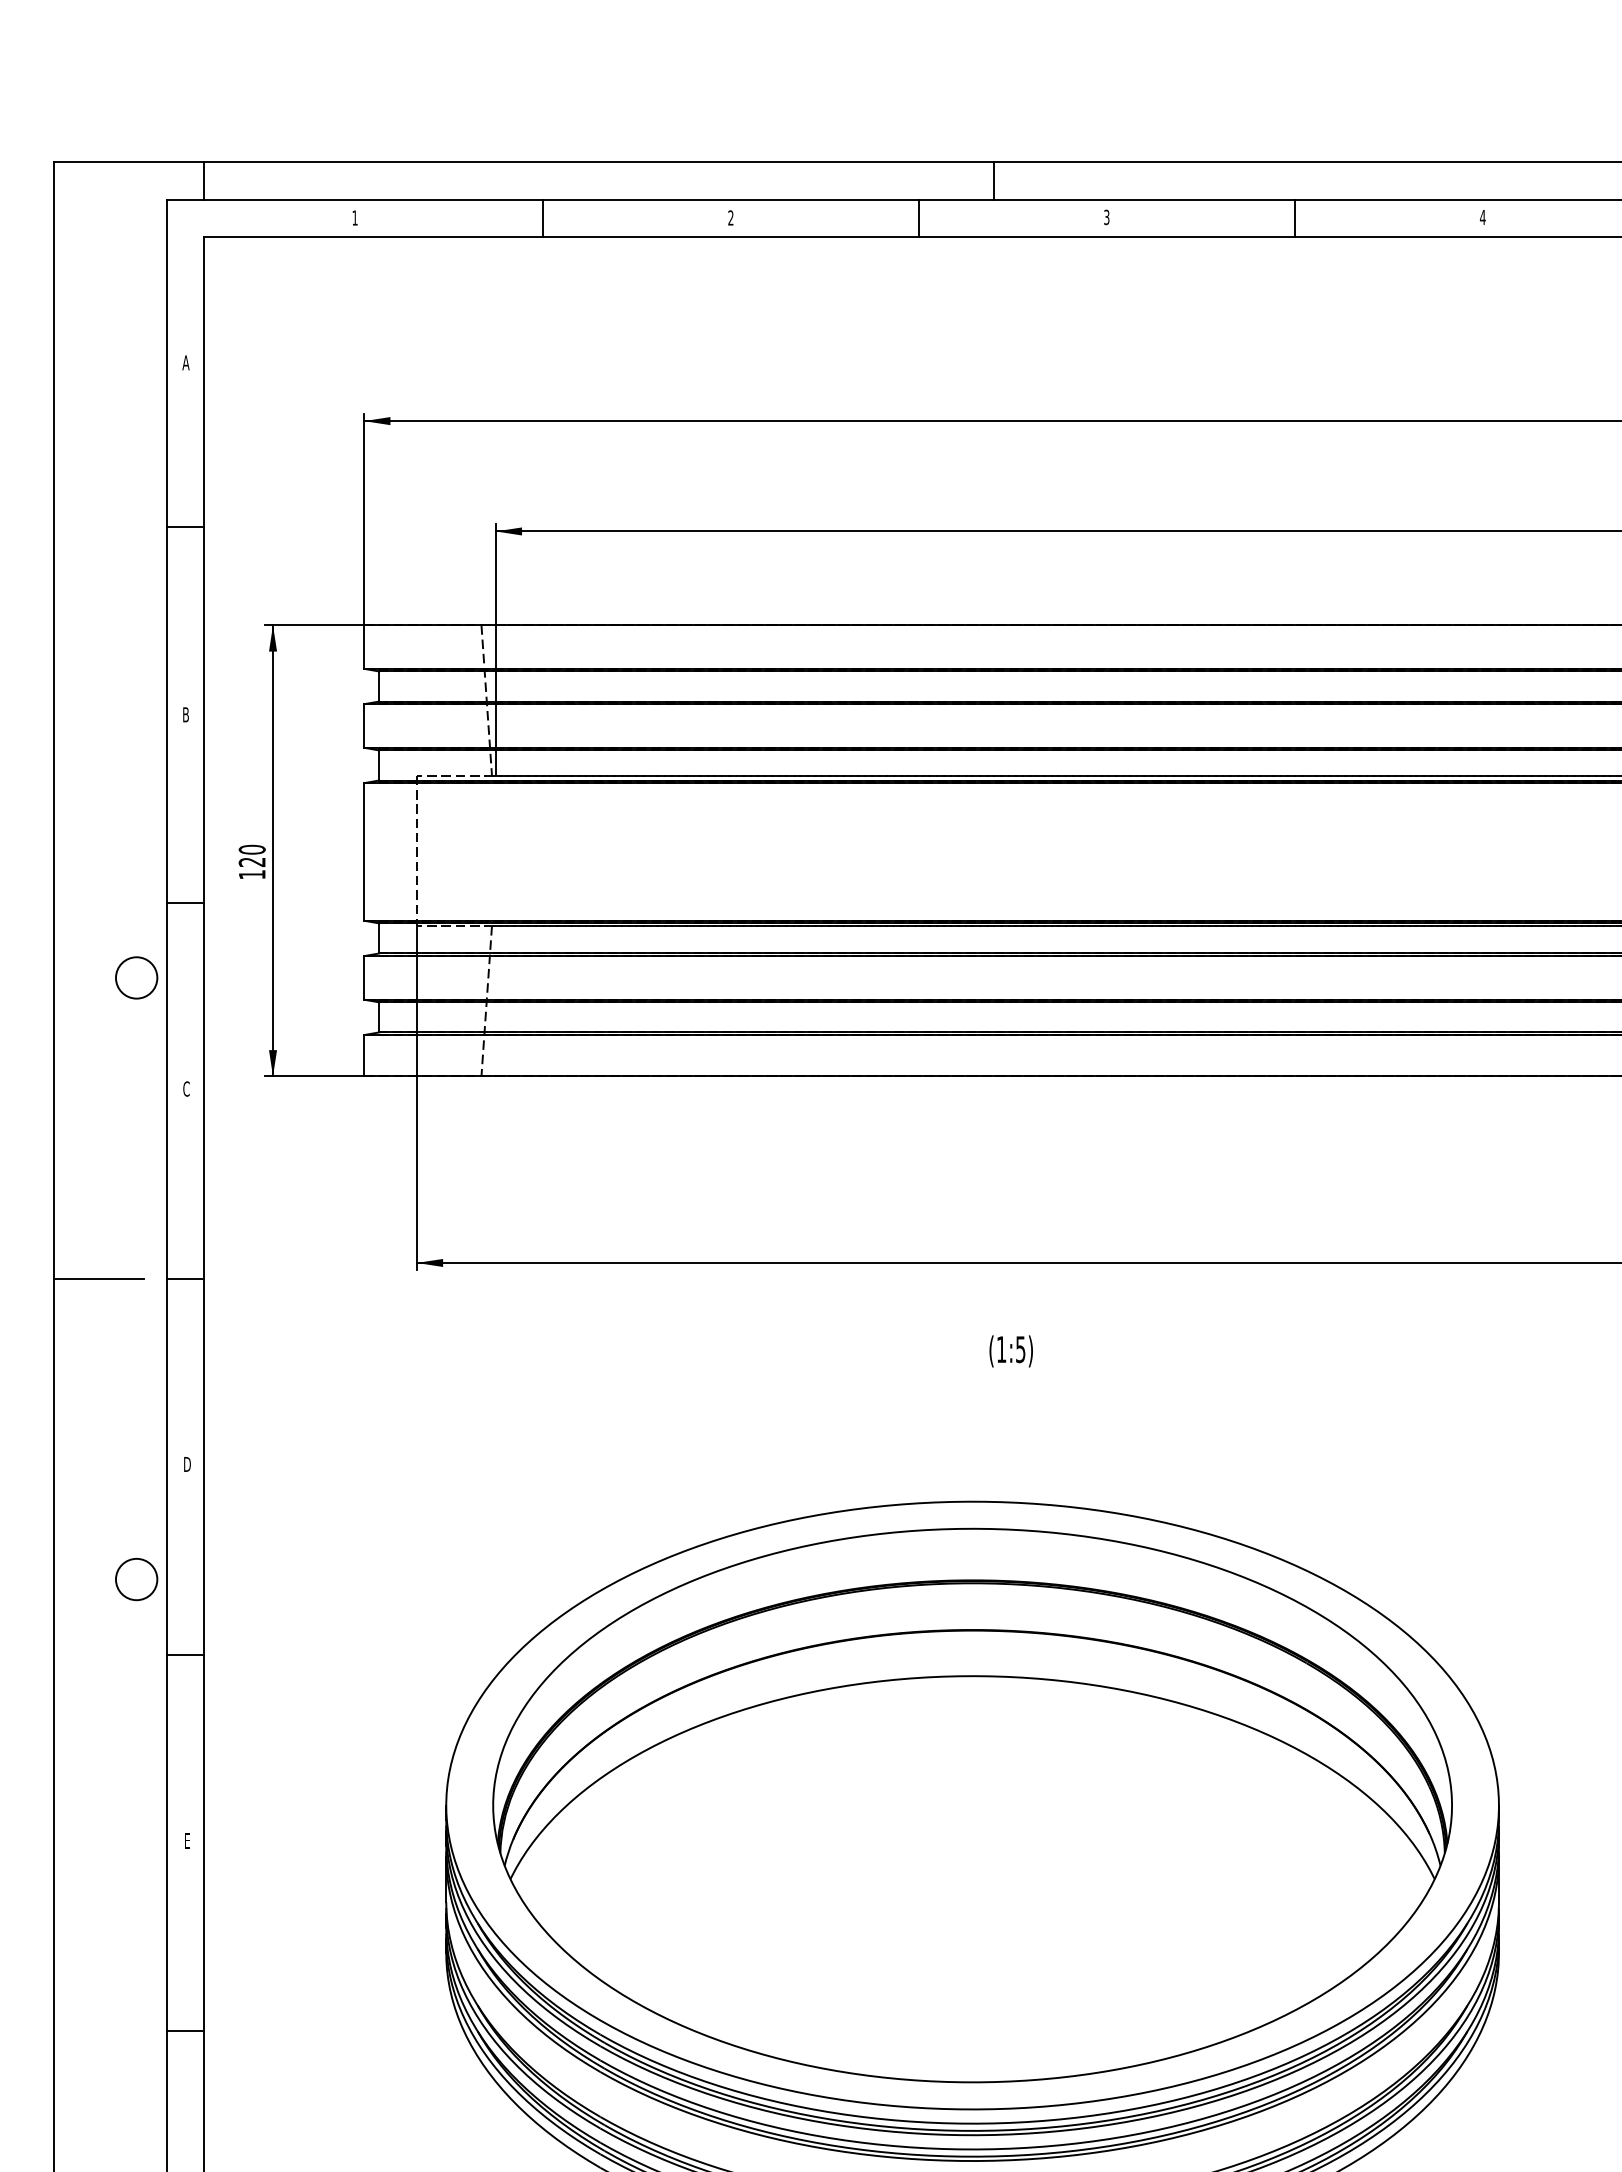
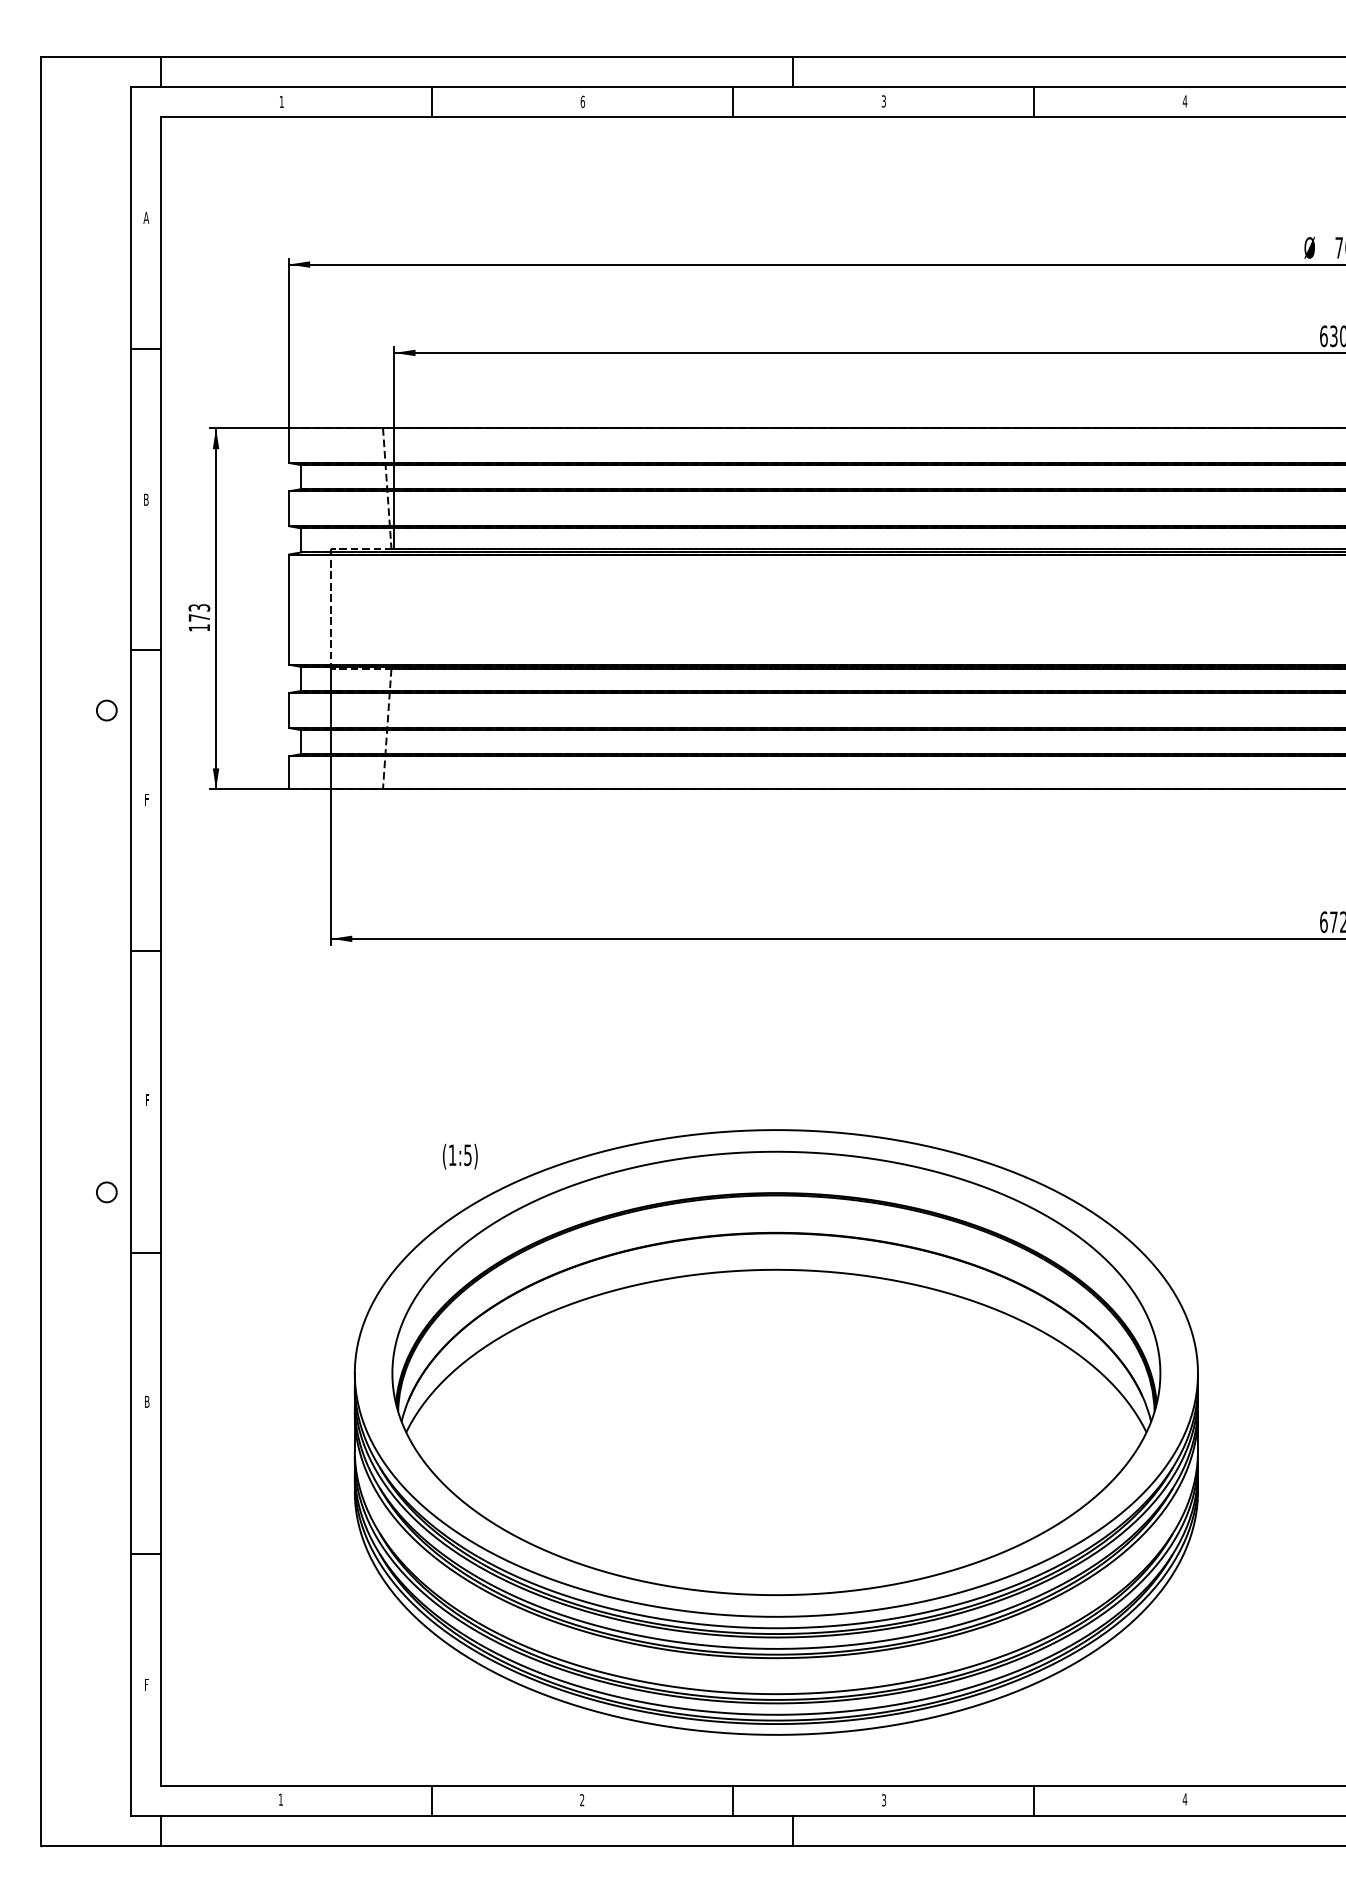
text: (730, 217) -> (582, 101), 2 -> 6
text: (252, 855) -> (199, 612), 120 -> 173
circle: (136, 977) -> (106, 710), size x0.6
text: (186, 1088) -> (146, 799), C -> F
line: (98, 1278) -> (76, 951), removed
text: (1011, 1351) -> (460, 1156), moved
text: (187, 1464) -> (147, 1100), D -> F
circle: (136, 1578) -> (106, 1191), size x0.6
text: (187, 1840) -> (147, 1401), E -> B

